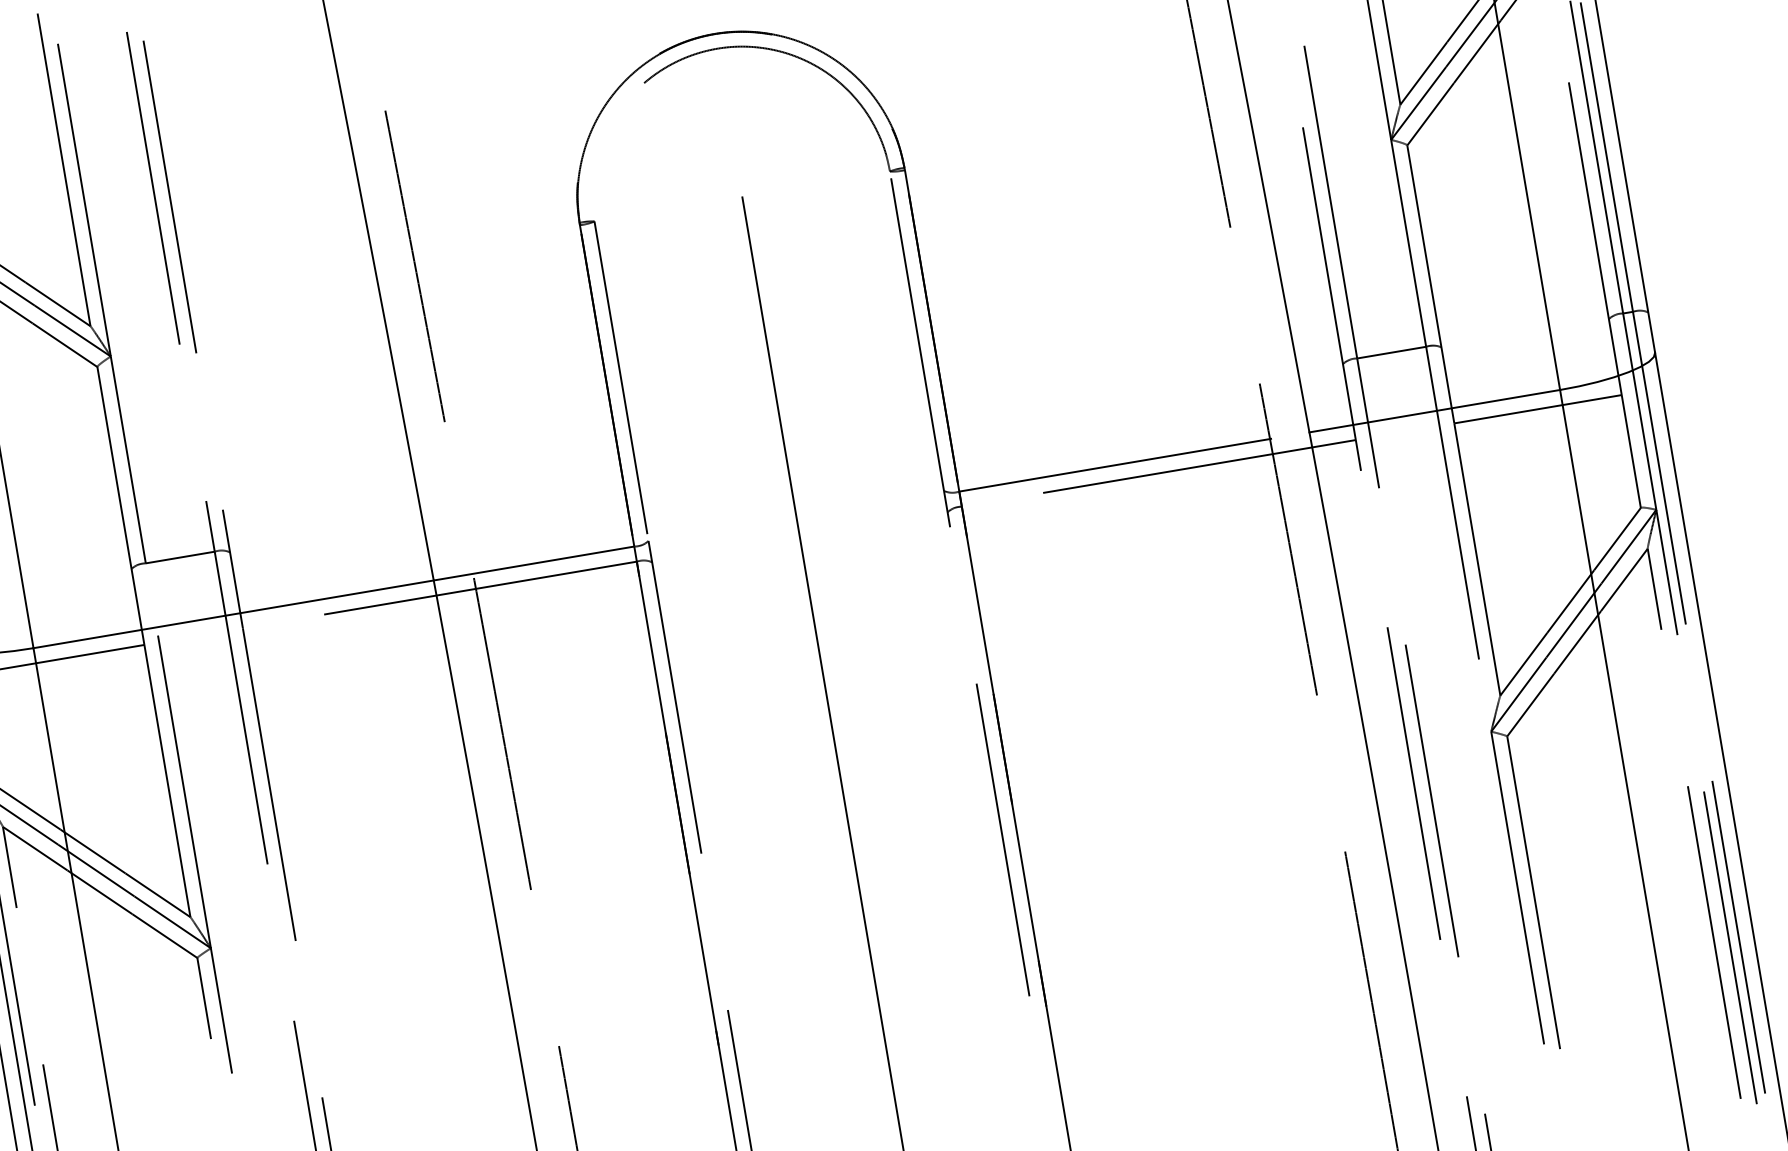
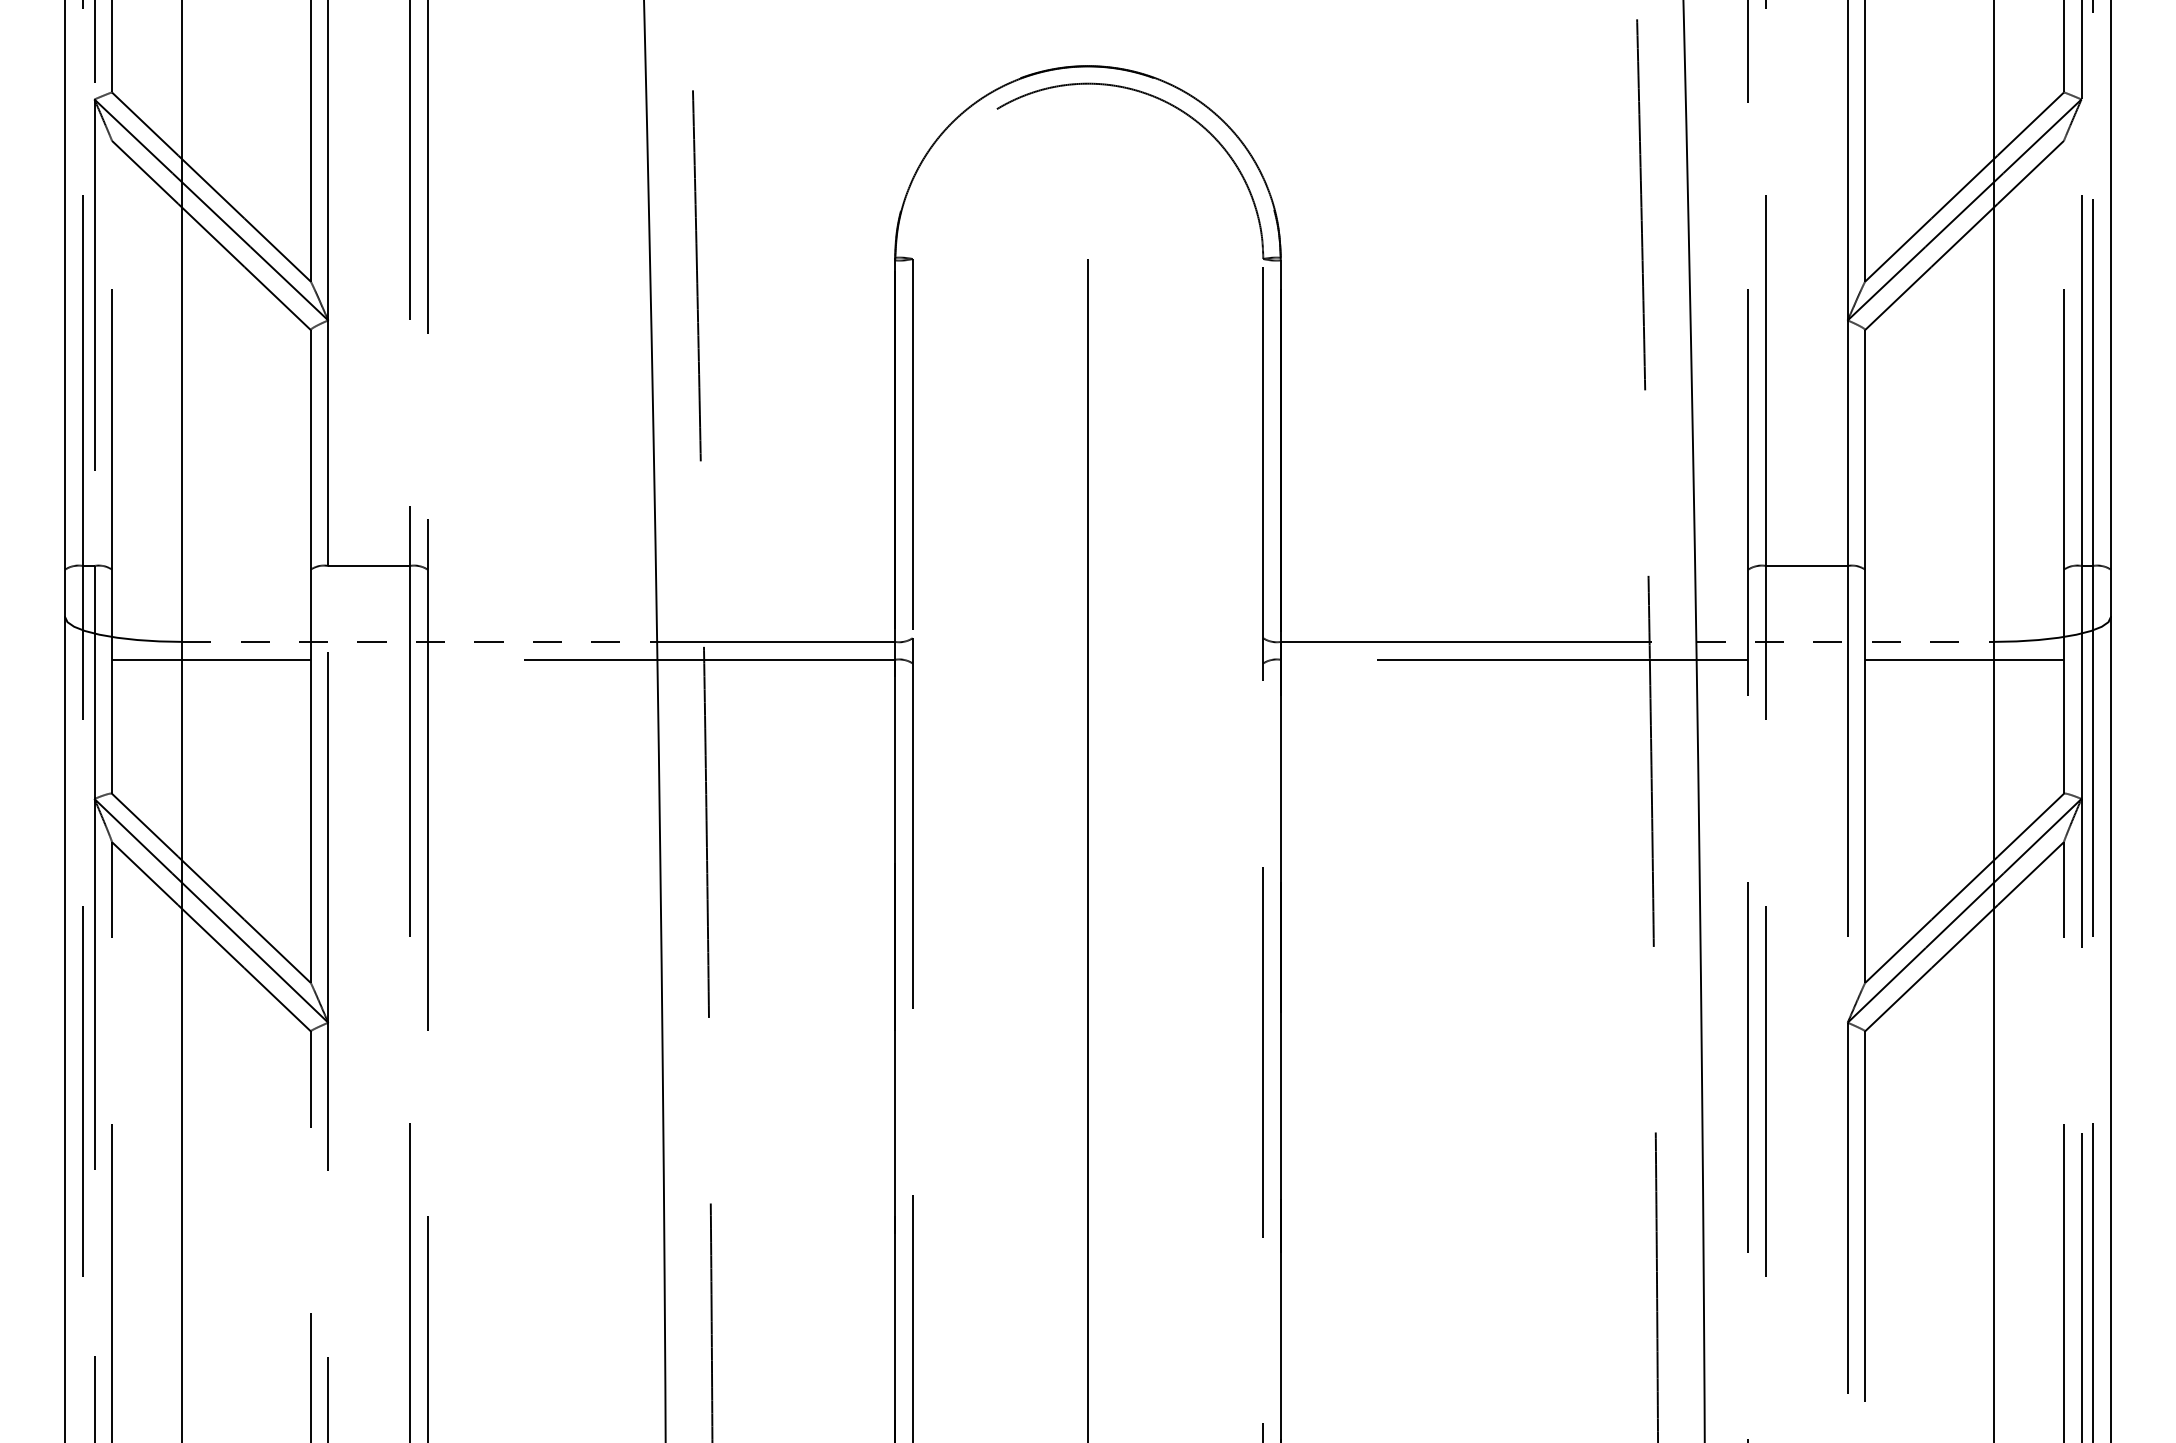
line: (1435, 410) -> (1845, 641), solid -> dashed
line: (234, 613) -> (420, 641), solid -> dashed

